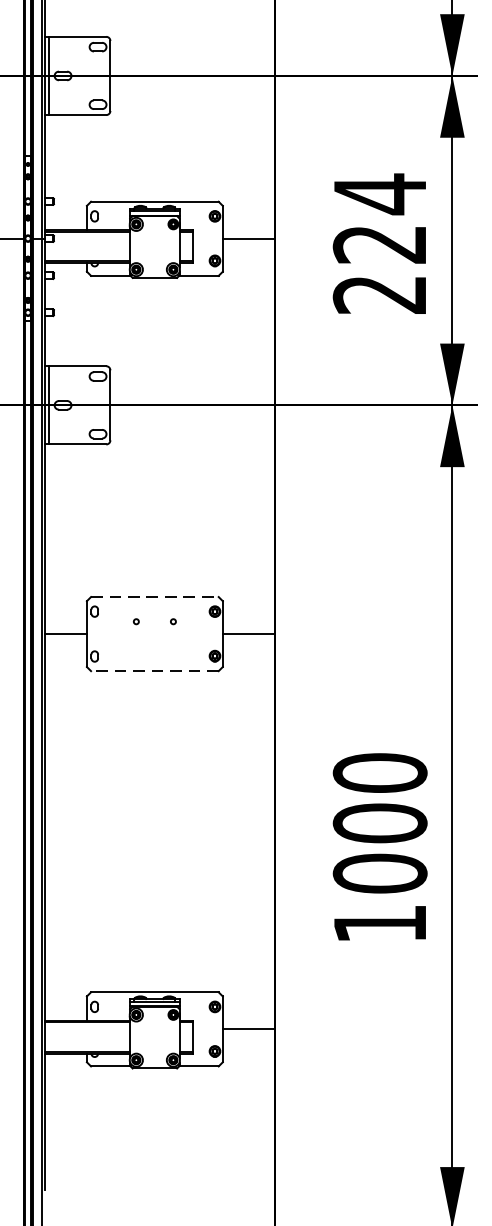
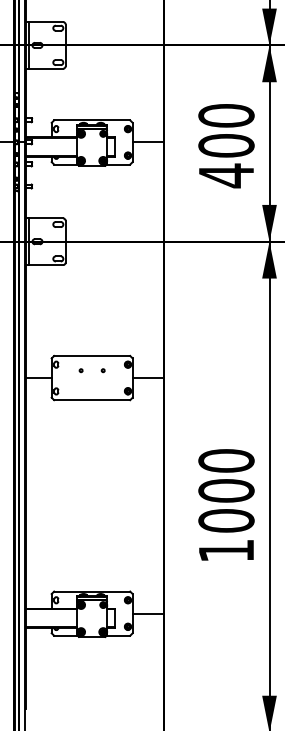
text: (380, 243) -> (226, 145), 224 -> 400
line: (155, 596) -> (92, 355), dashed -> solid
line: (153, 671) -> (91, 400), dashed -> solid

